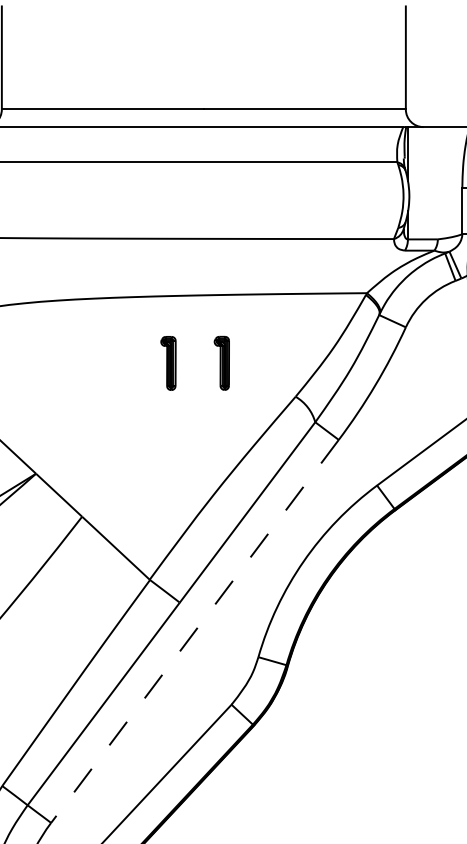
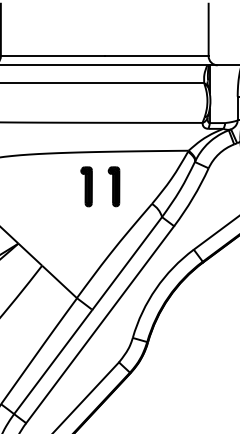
part: (168, 362) -> (86, 186), size x1.43
part: (220, 362) -> (113, 186), size x1.43
line: (193, 632) -> (99, 325), dashed -> solid

